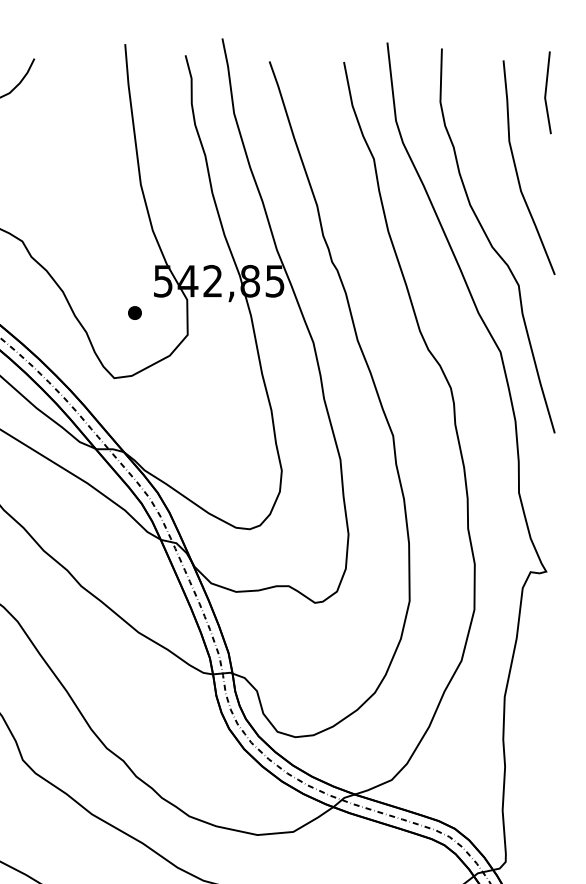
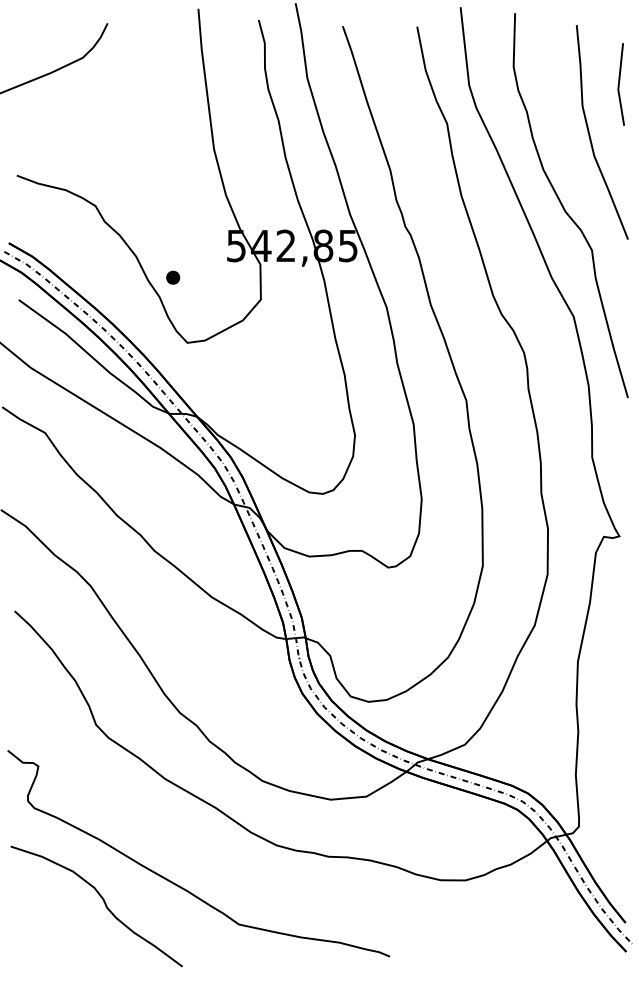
line: (546, 92) -> (619, 84), moved
part: (135, 312) -> (173, 277), moved

